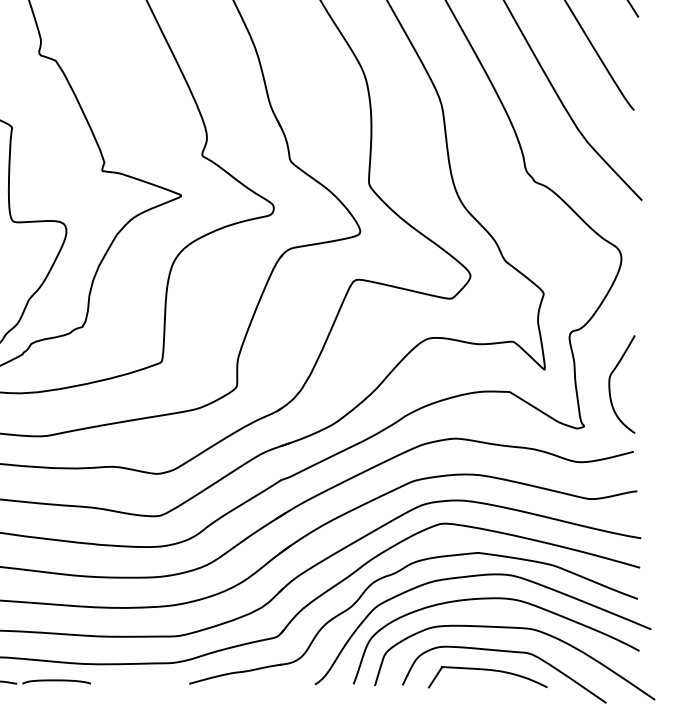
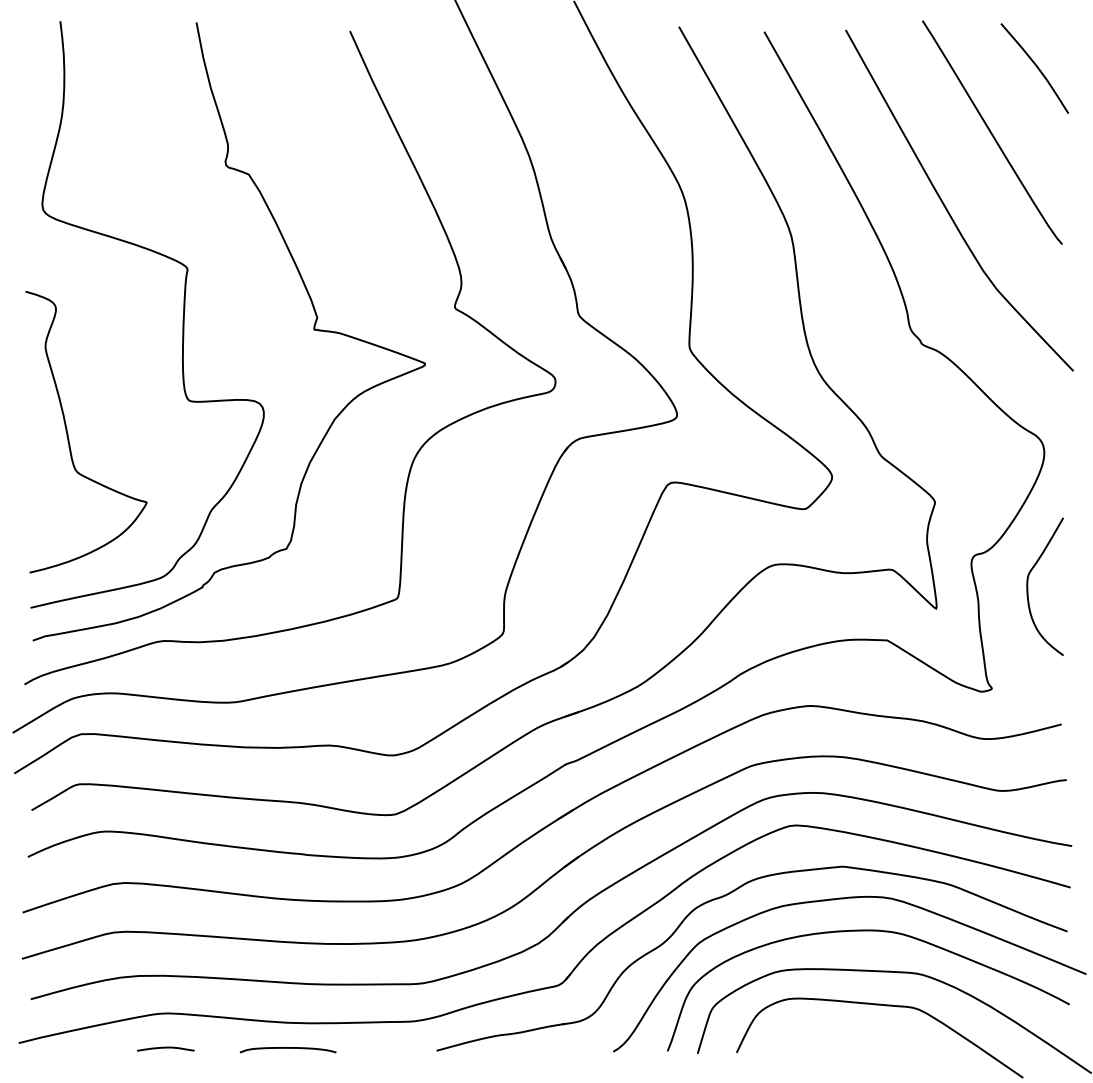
curve: (610, 384) -> (1028, 586), moved
curve: (489, 670) -> (858, 1032), removed
curve: (56, 680) -> (288, 1048), moved

